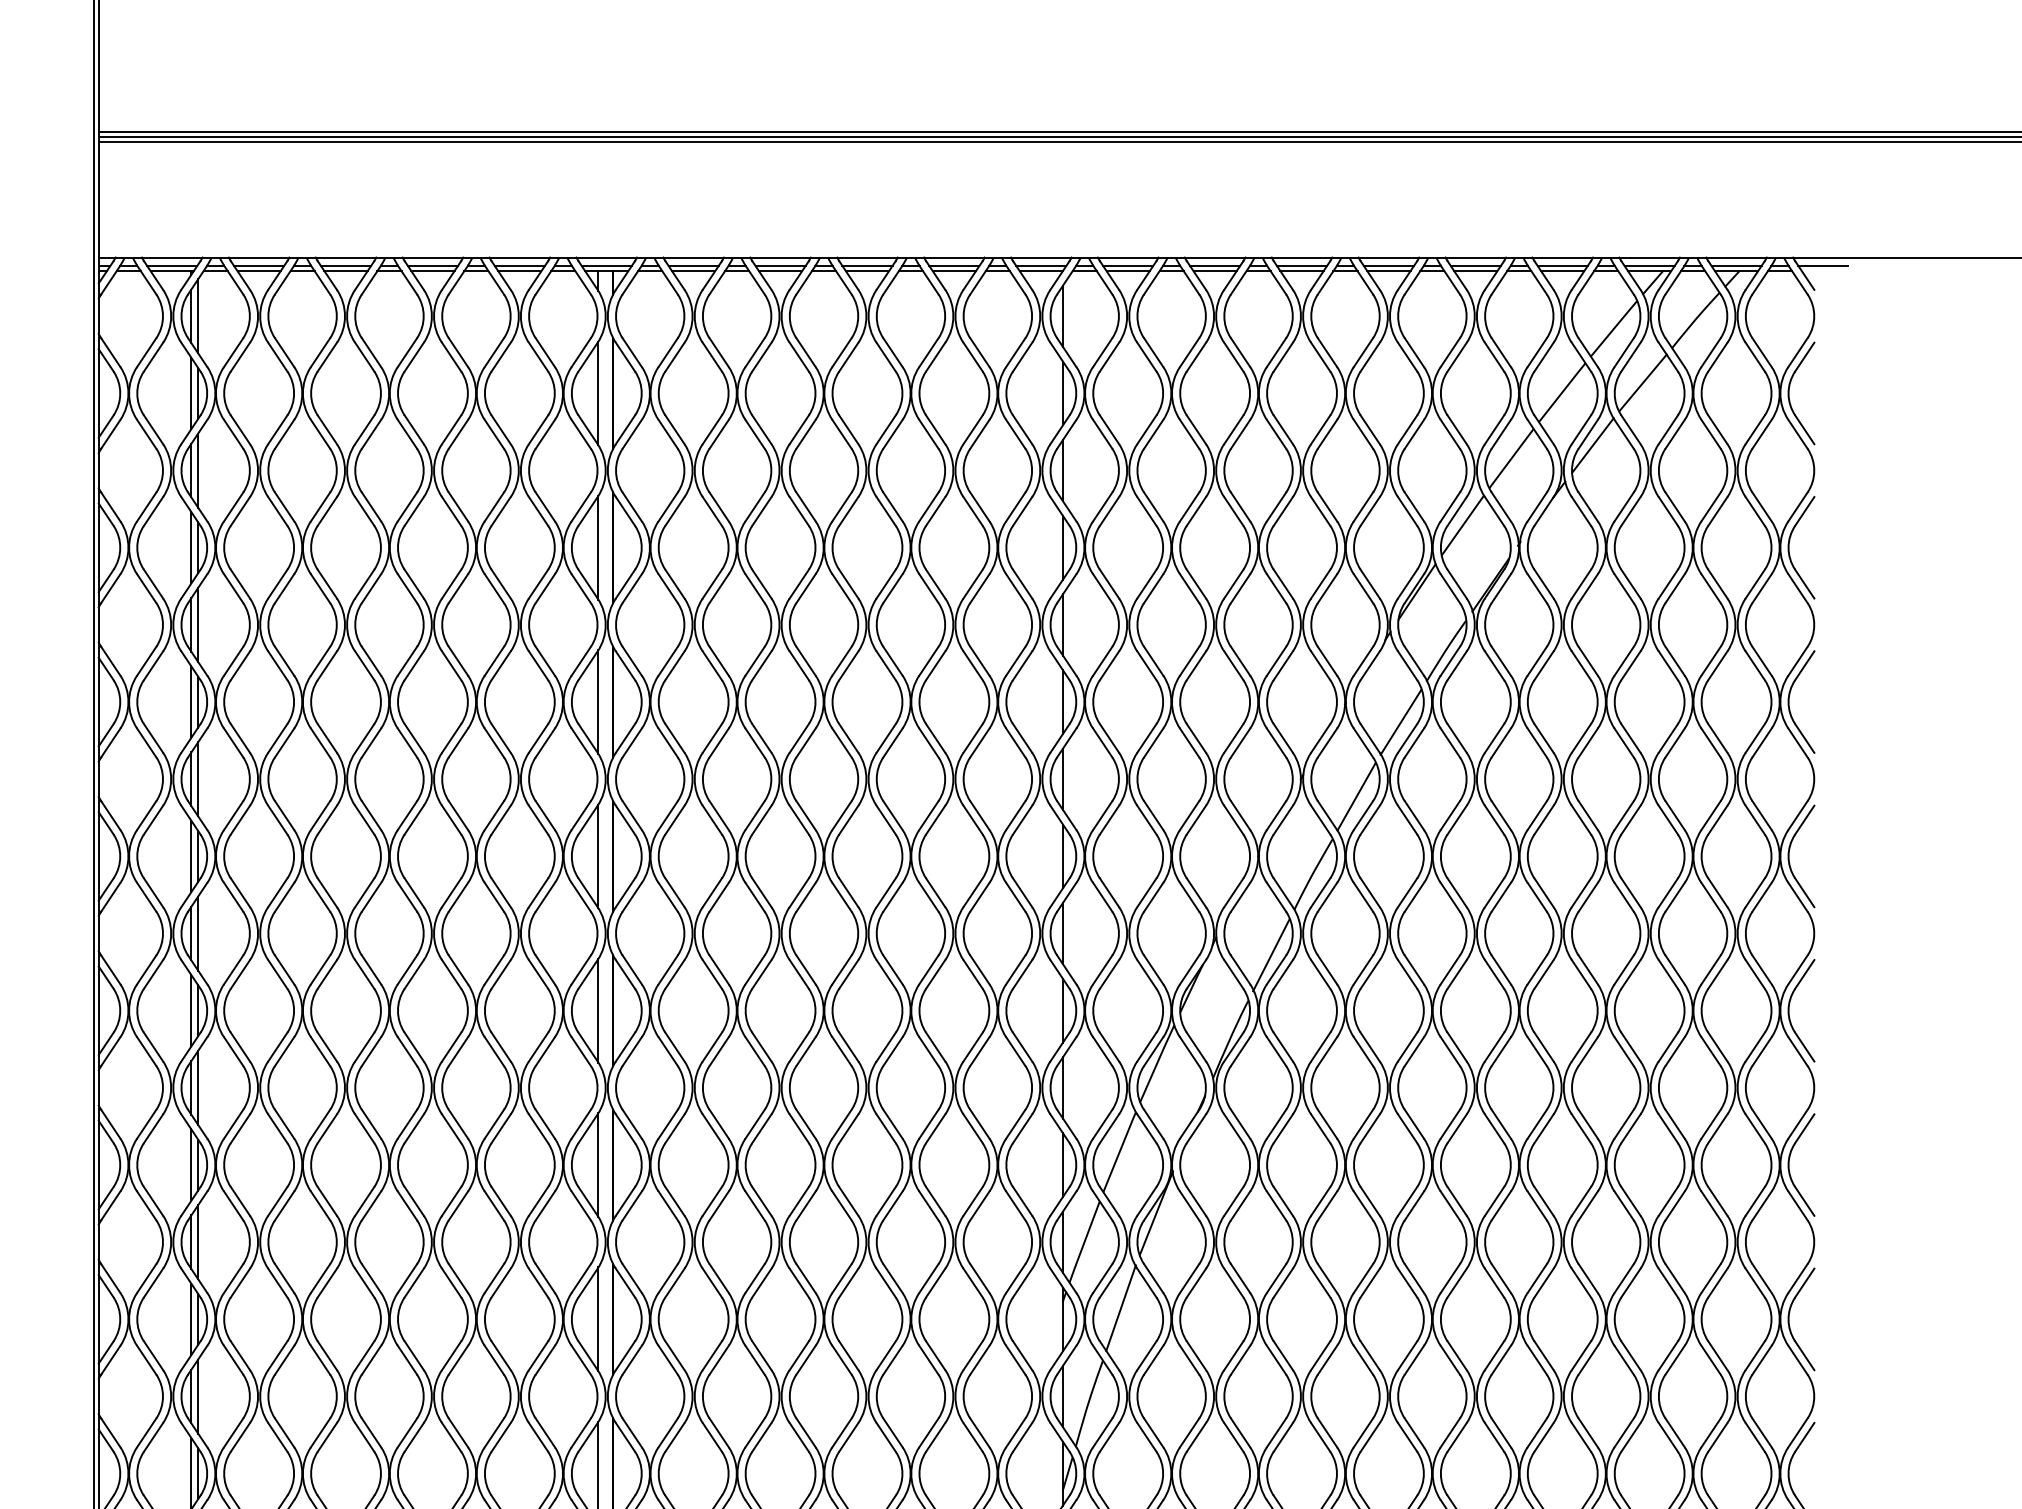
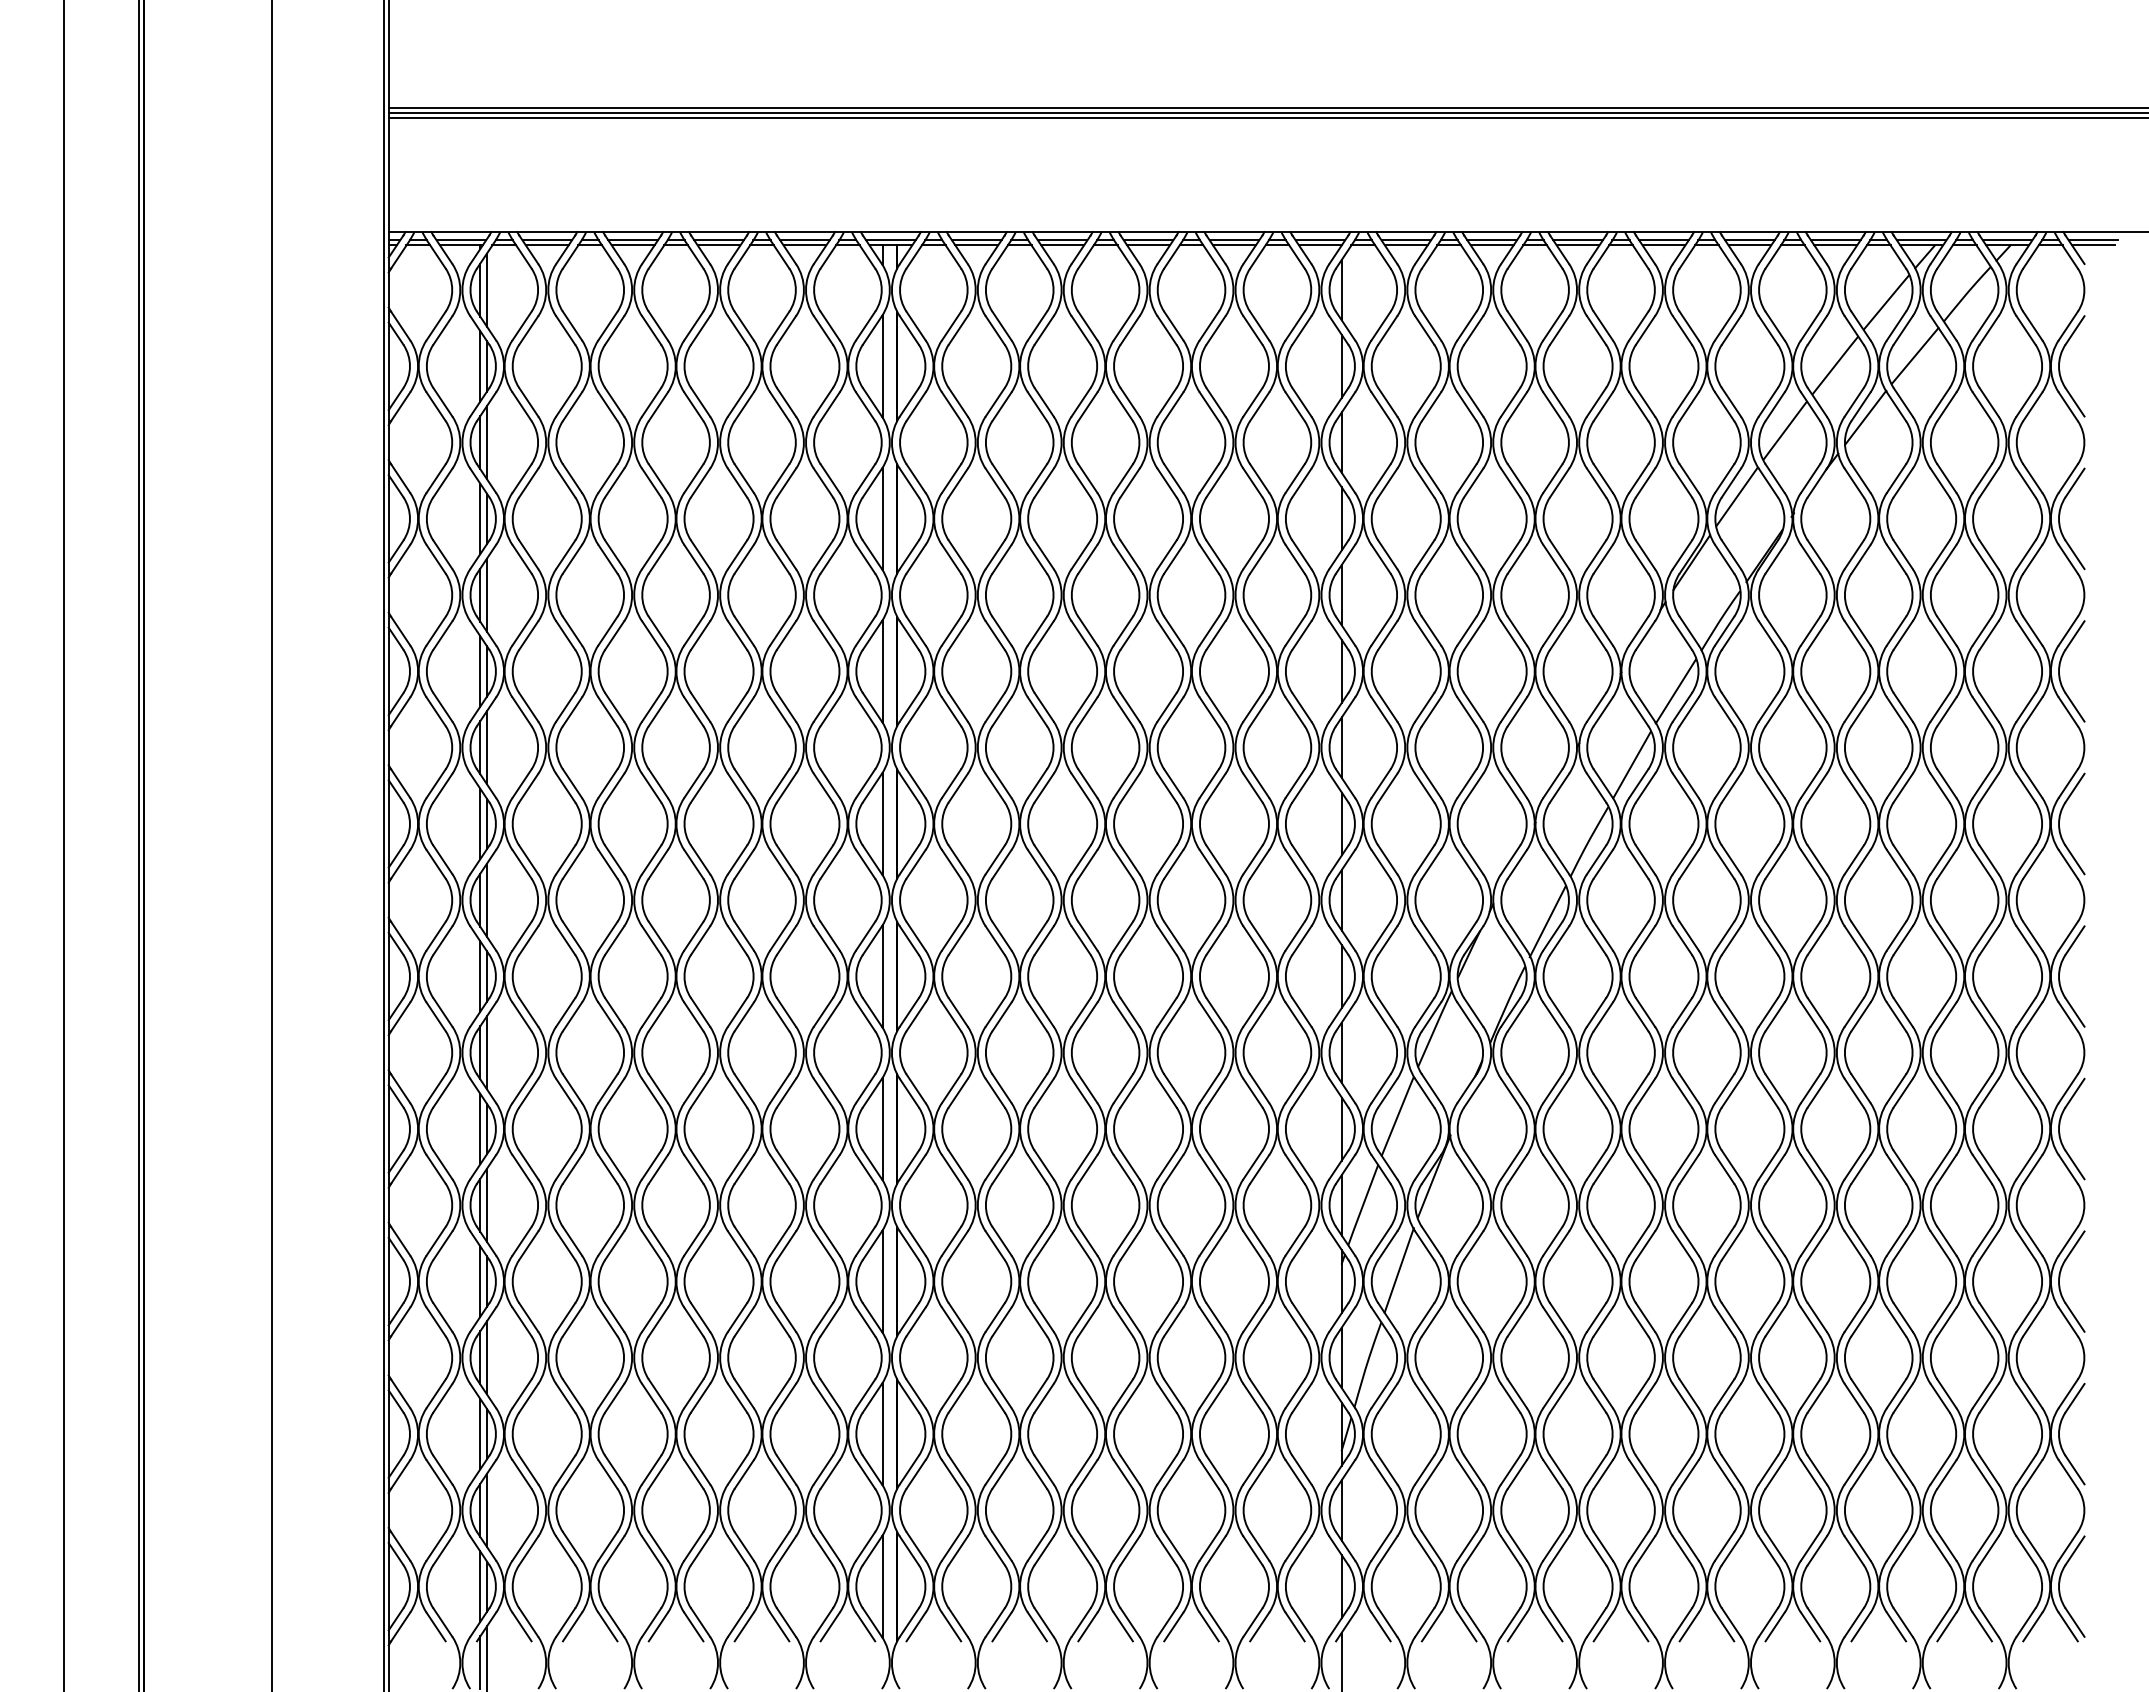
line: (1823, 271) -> (2093, 245), added

